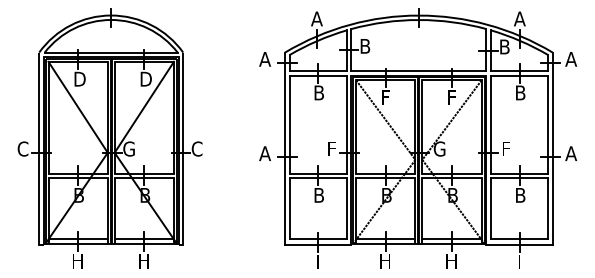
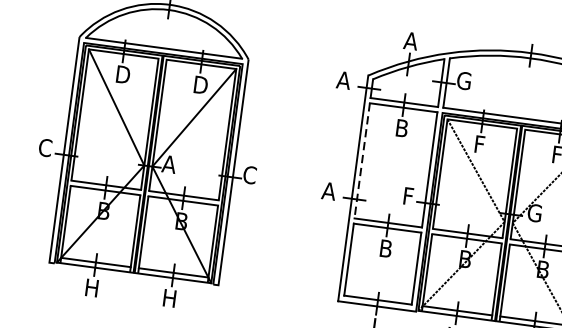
text: (365, 45) -> (463, 79), B -> G
line: (289, 125) -> (362, 161), solid -> dashed
text: (128, 148) -> (169, 163), G -> A

